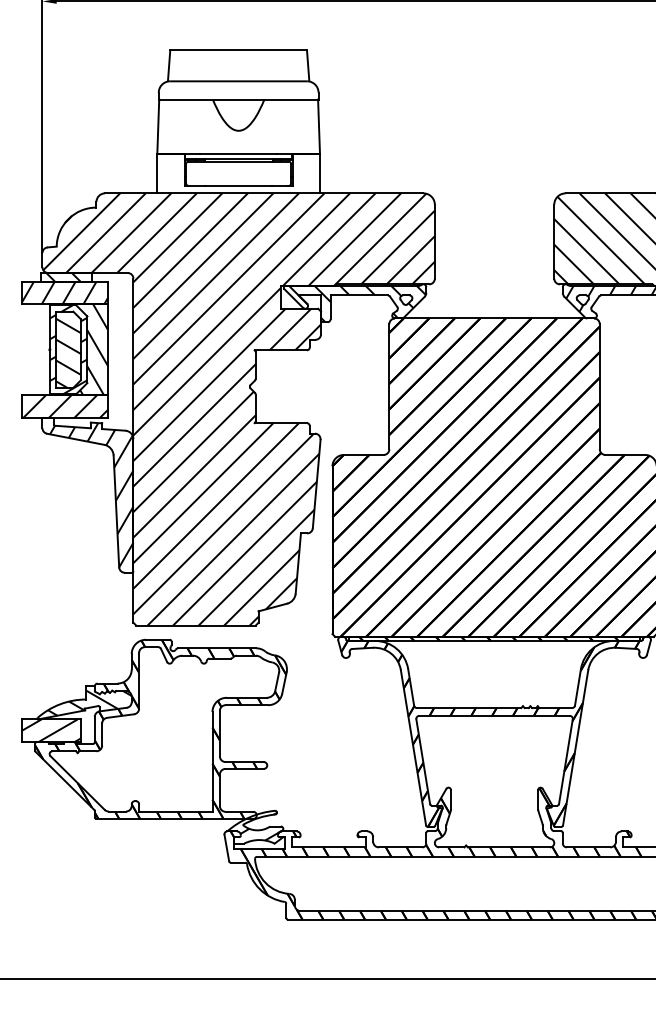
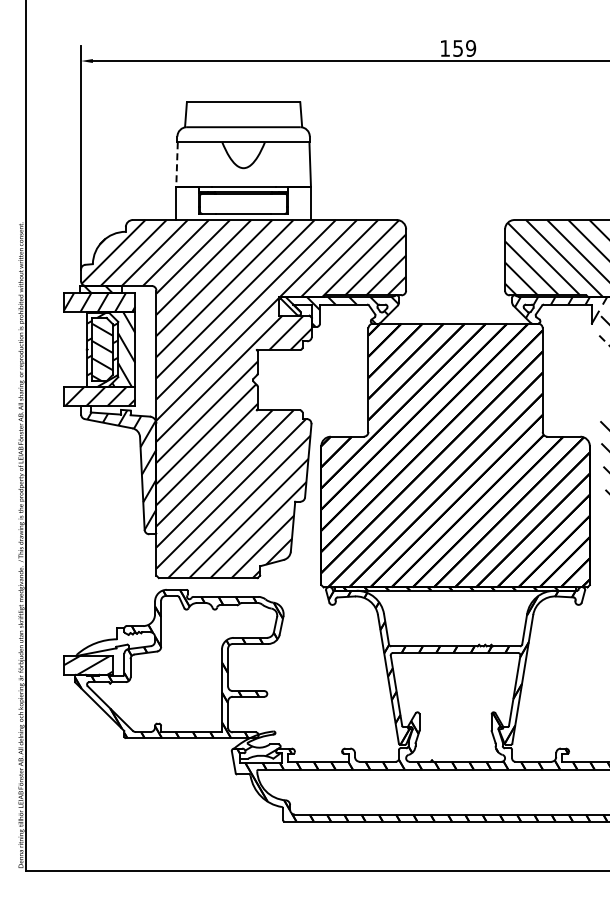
line: (158, 127) -> (177, 165), solid -> dashed
hatch: (90, 702) -> (120, 641), removed

